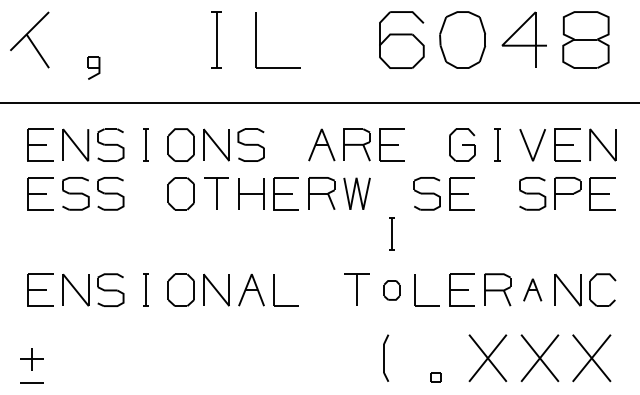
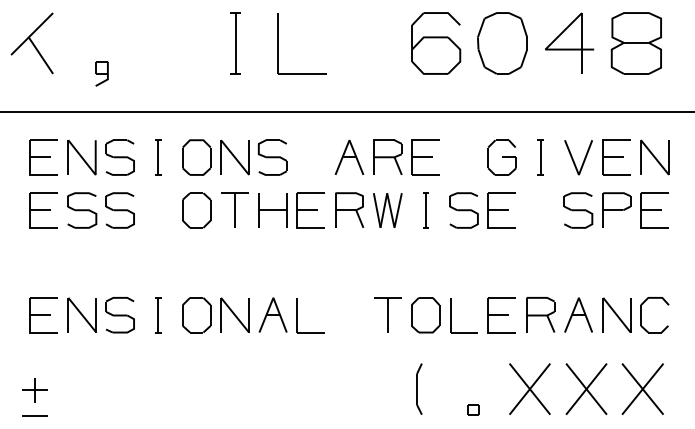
part: (391, 234) -> (425, 210), moved
part: (532, 289) -> (578, 314), size x1.43
part: (391, 290) -> (425, 315), size x1.67

